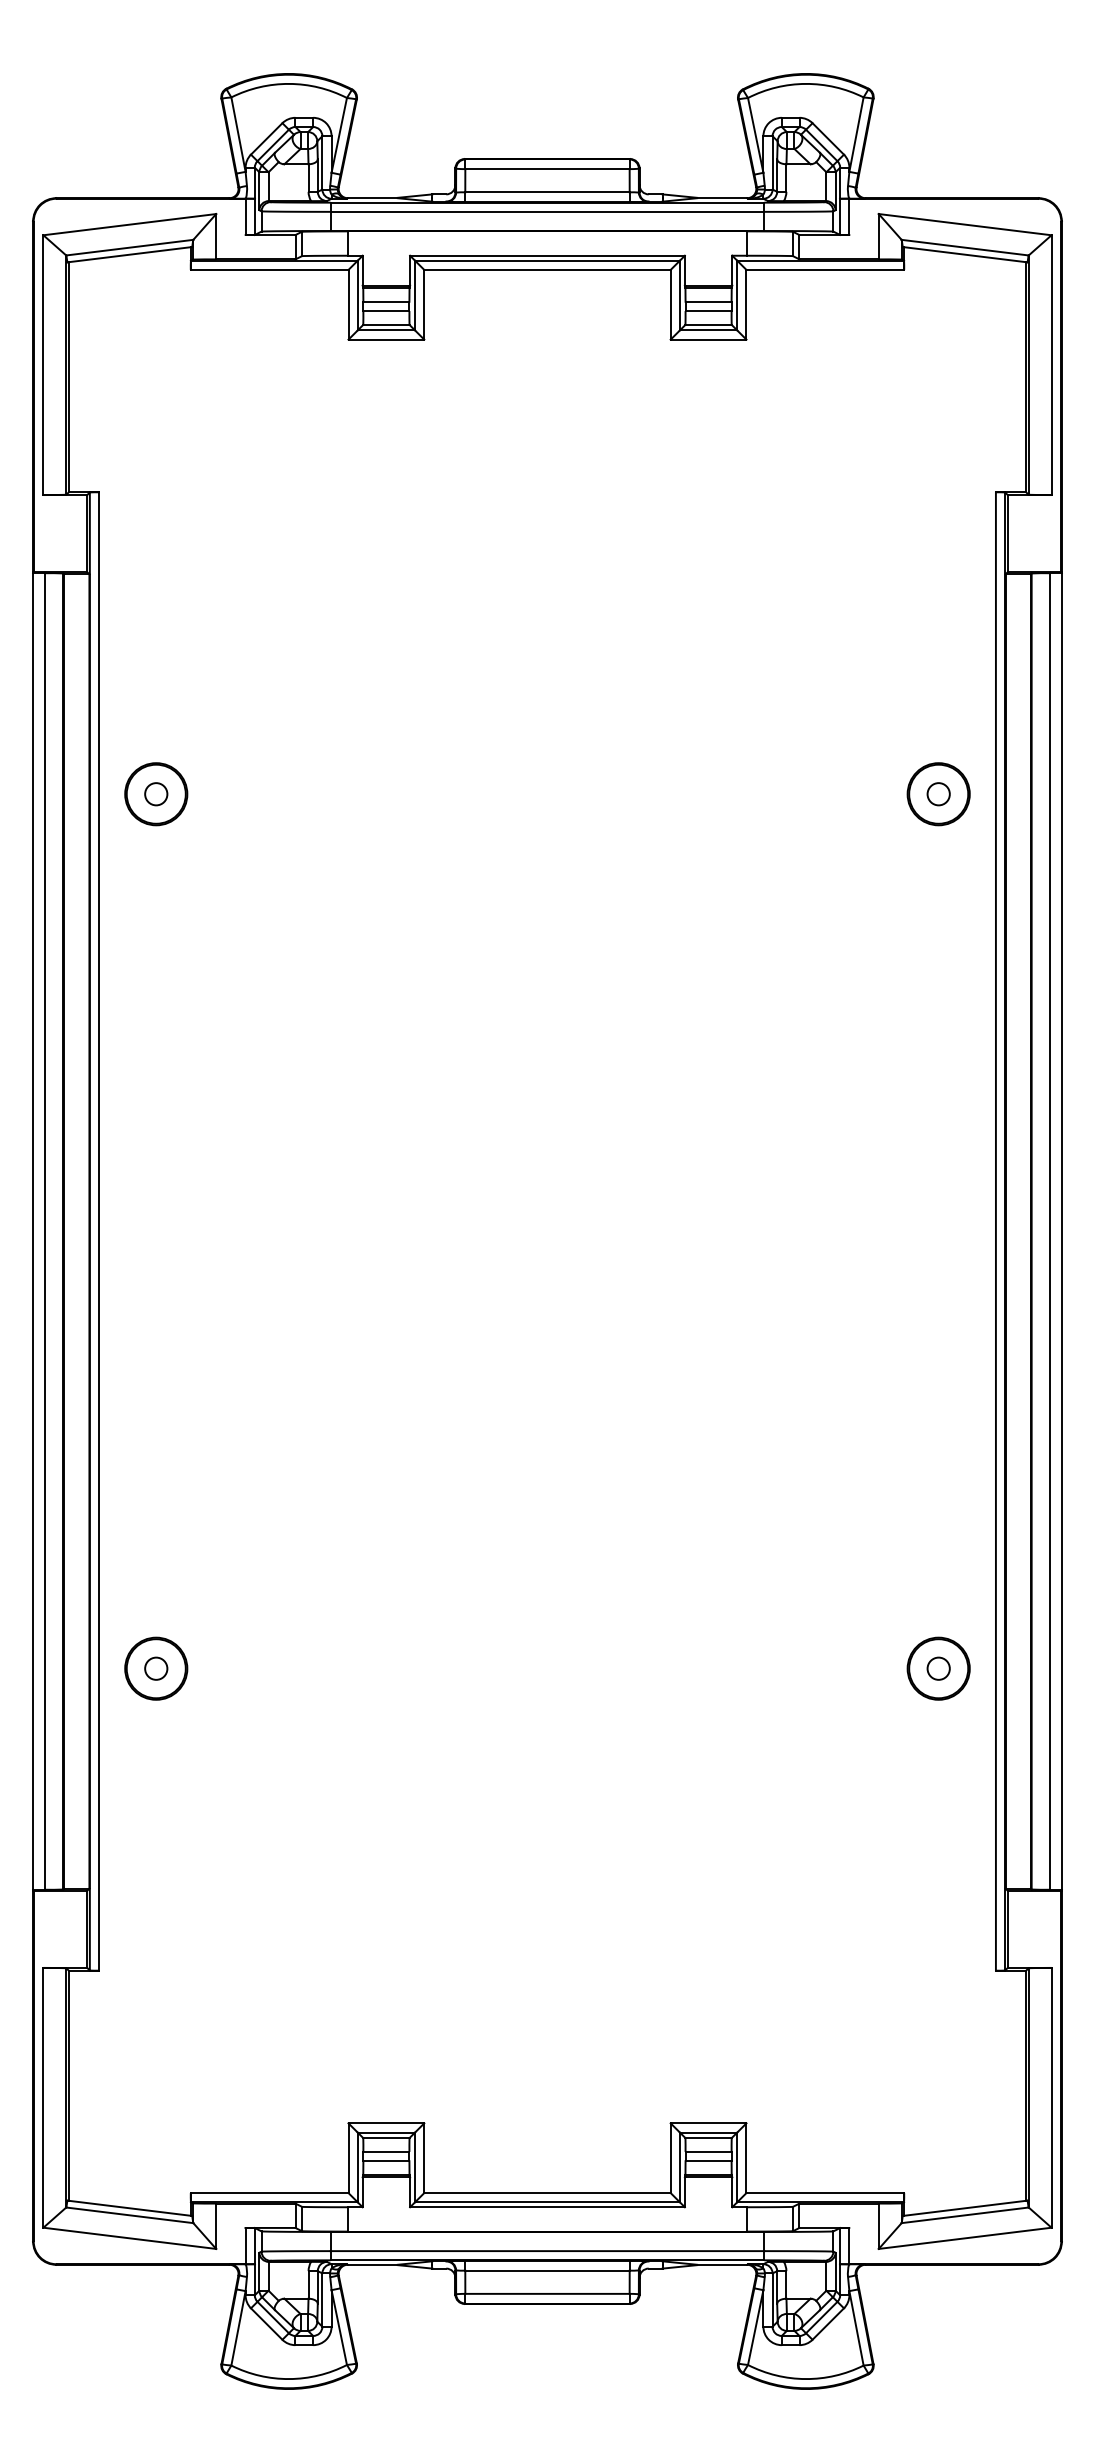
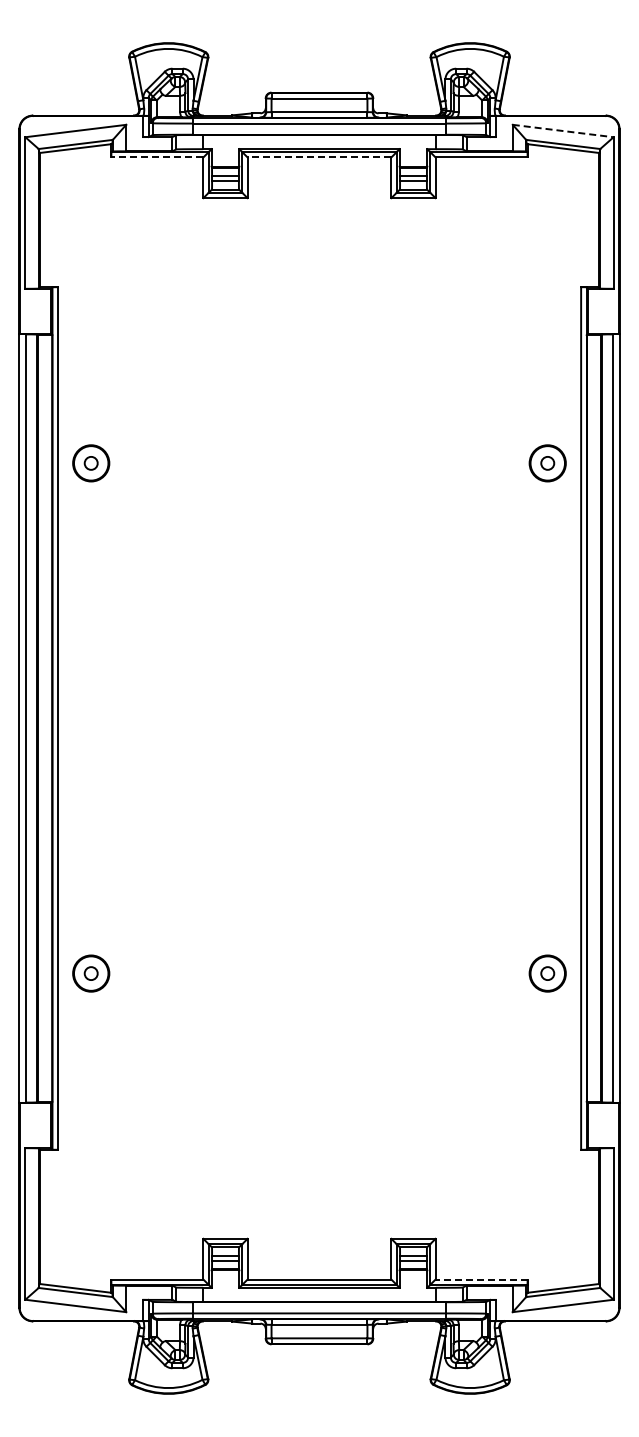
line: (965, 225) -> (563, 131), solid -> dashed
line: (268, 270) -> (156, 157), solid -> dashed
line: (547, 270) -> (319, 157), solid -> dashed
line: (825, 2192) -> (481, 1279), solid -> dashed

